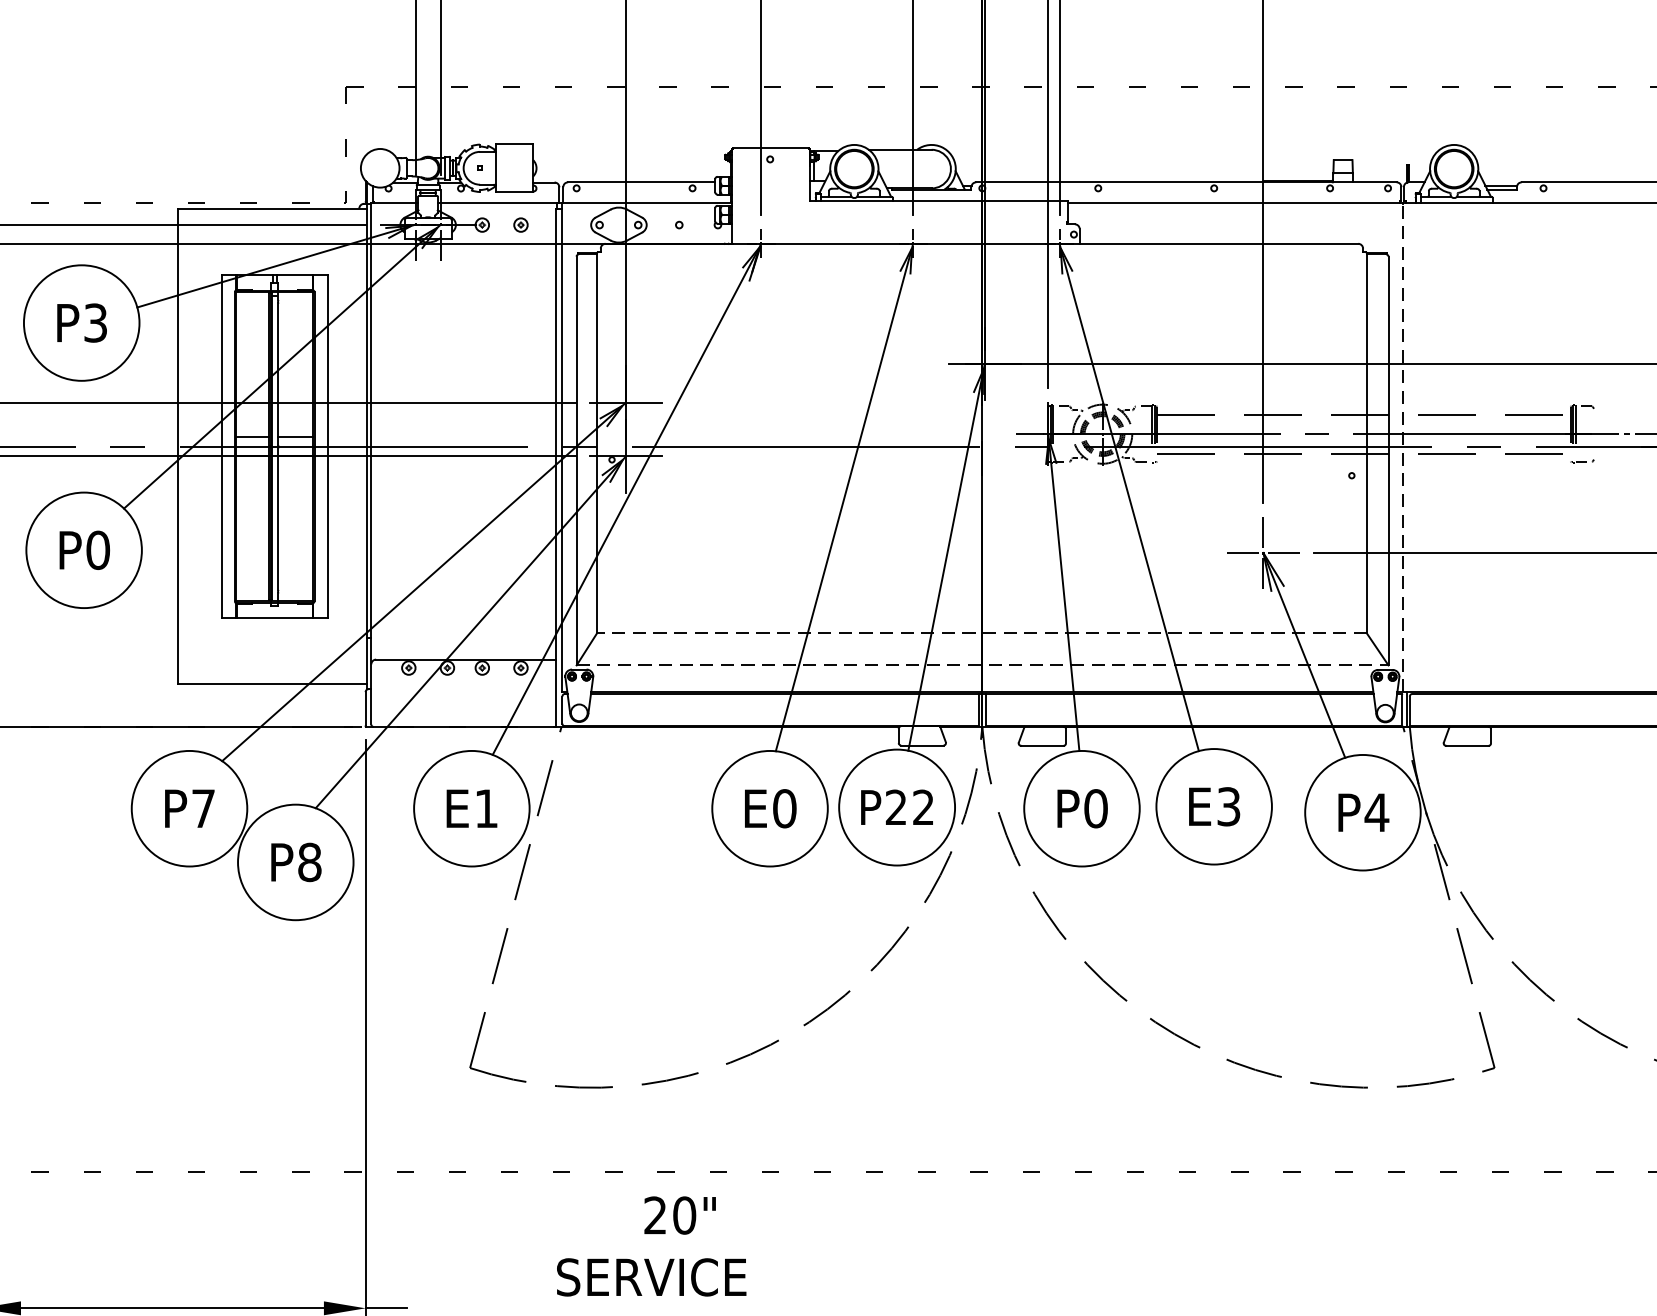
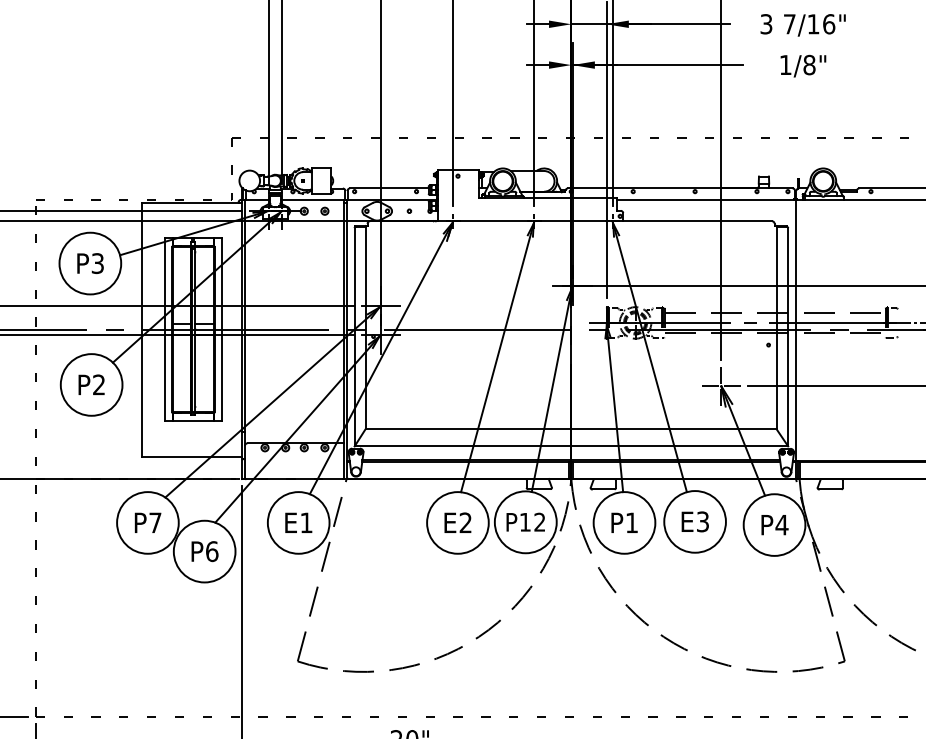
line: (1402, 448) -> (795, 330), dashed -> solid
text: (98, 549) -> (99, 384), P0 -> P2
line: (982, 633) -> (571, 429), dashed -> solid
line: (982, 665) -> (571, 446), dashed -> solid
text: (894, 806) -> (524, 521), P22 -> P12
text: (784, 807) -> (465, 522), E0 -> E2
text: (1095, 807) -> (631, 522), P0 -> P1
text: (310, 862) -> (212, 551), P8 -> P6

